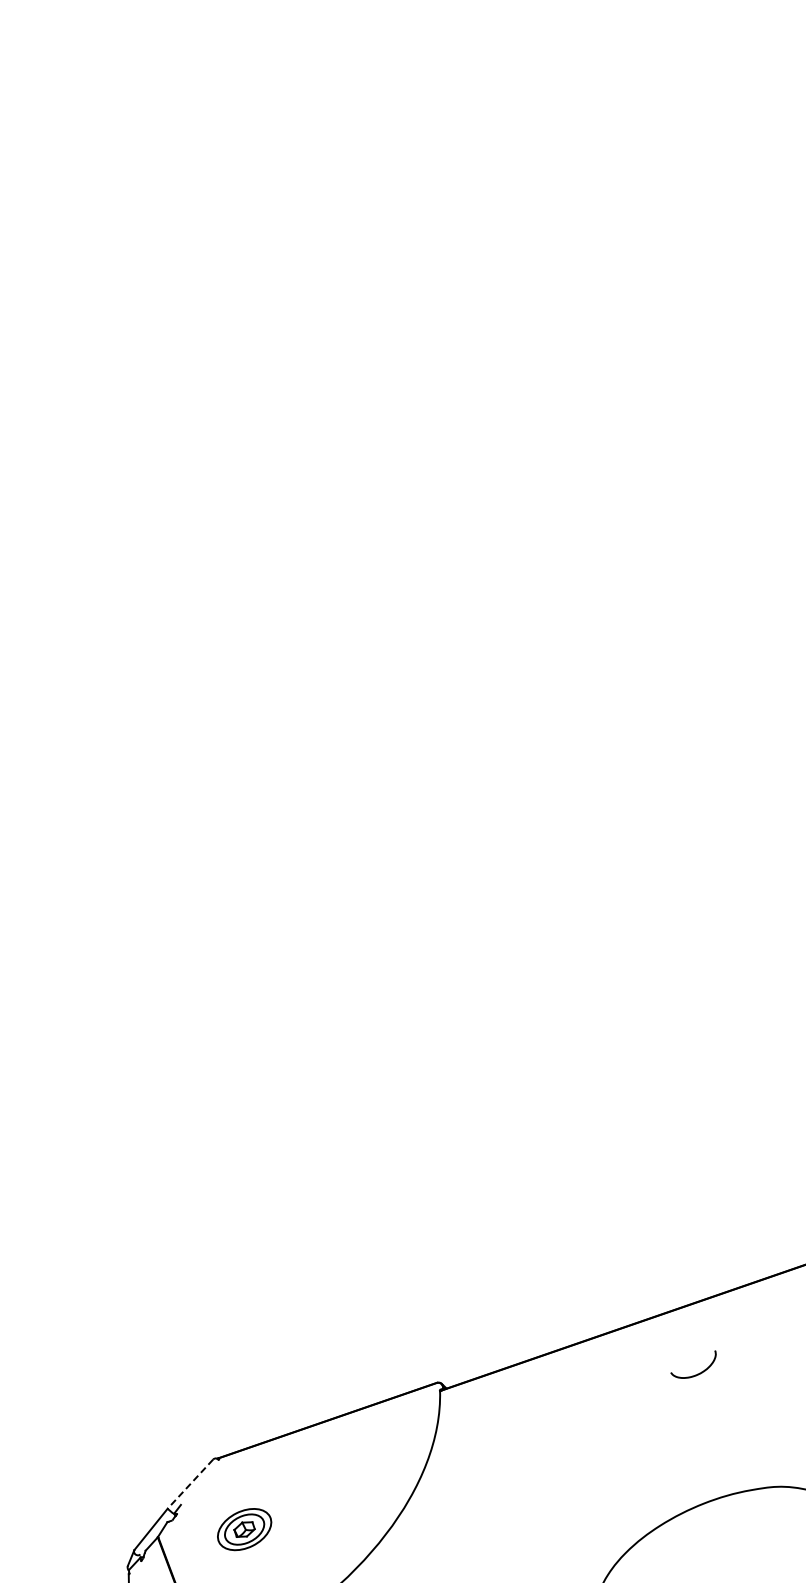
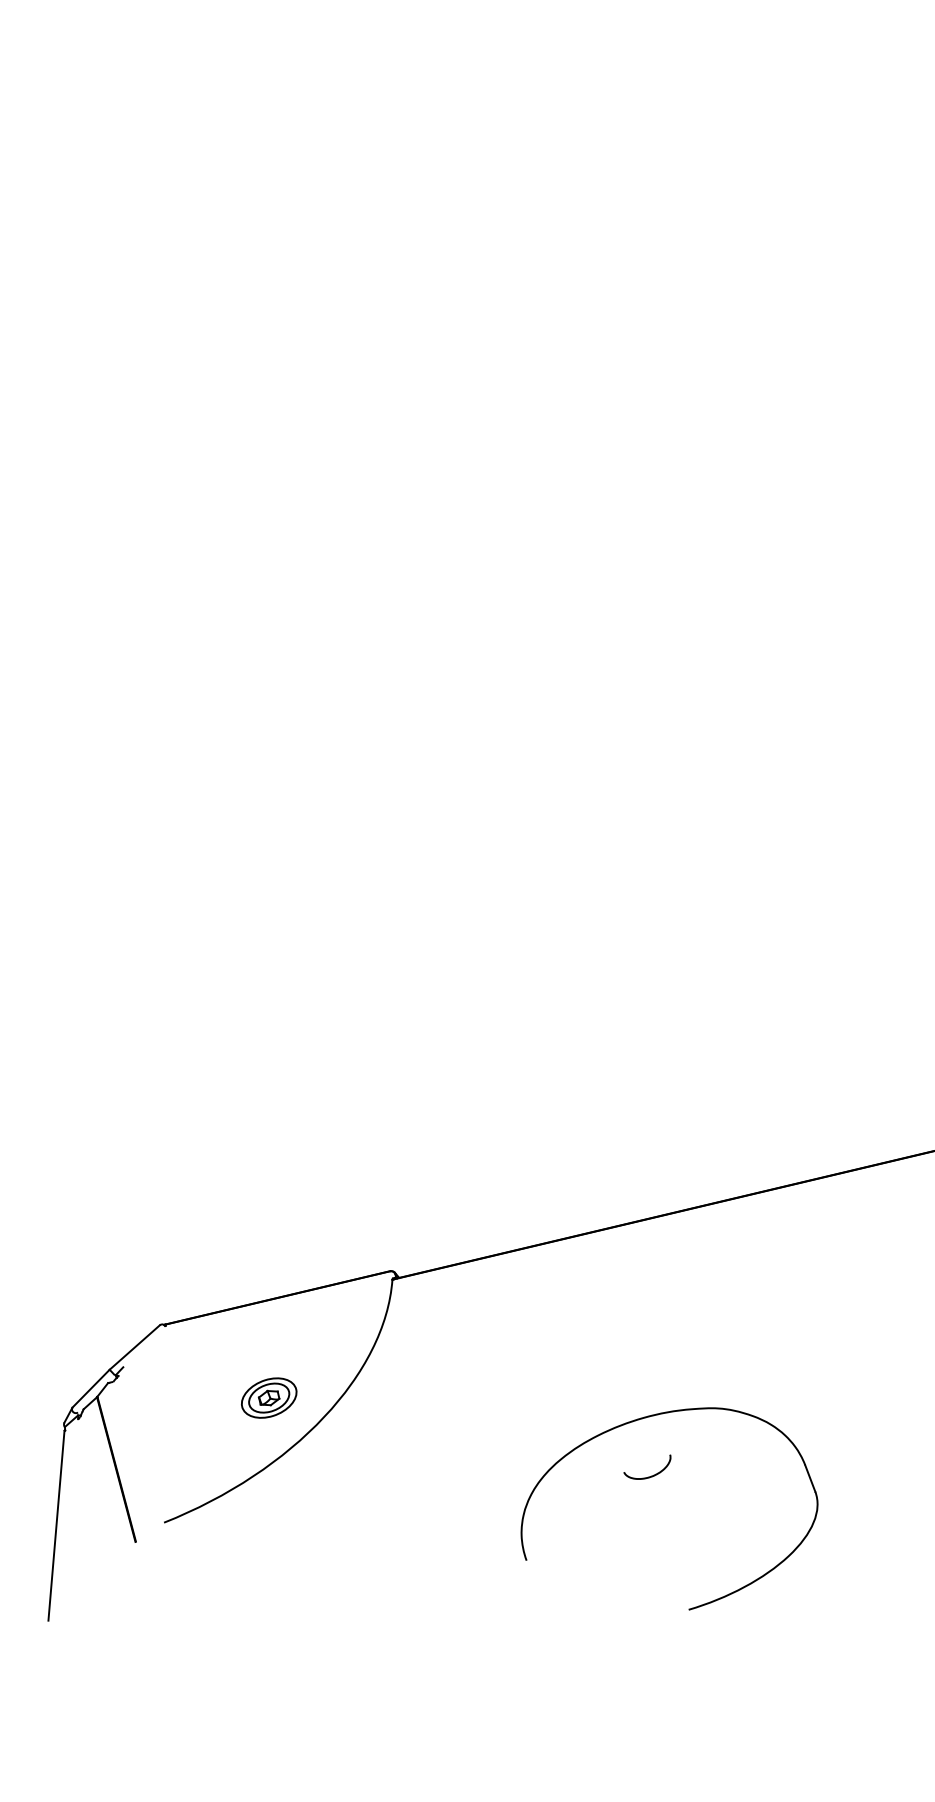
curve: (698, 1373) -> (651, 1475), moved
line: (190, 1484) -> (134, 1347), dashed -> solid
part: (244, 1528) -> (269, 1397), moved

